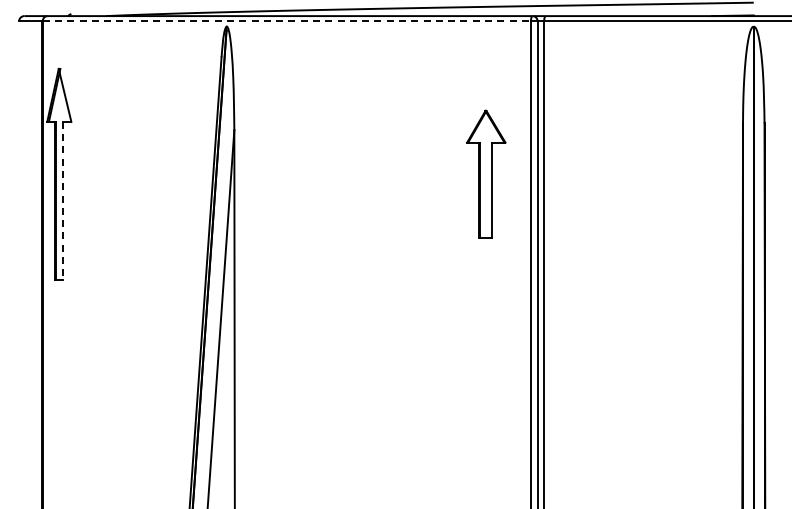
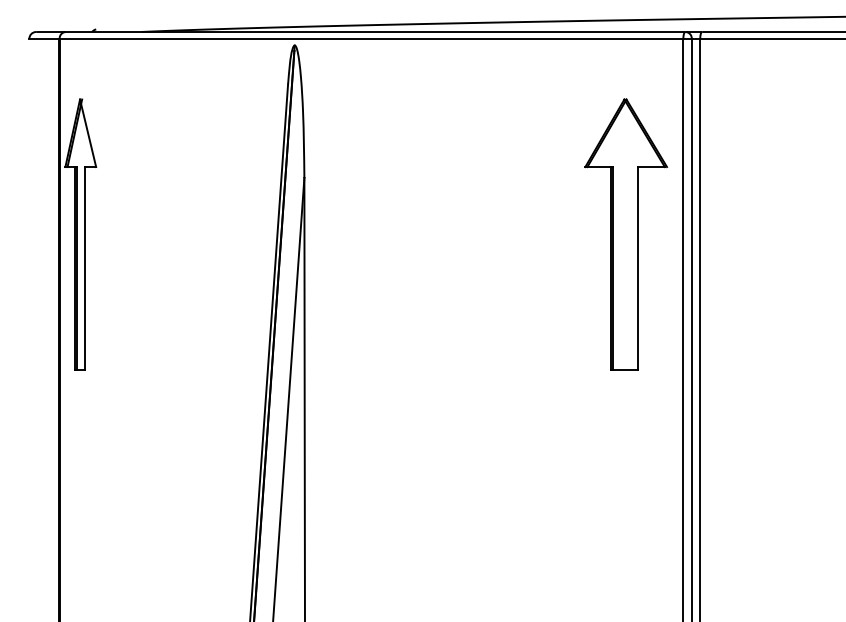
line: (287, 21) -> (372, 38), dashed -> solid
part: (486, 173) -> (626, 233), size x1.67
line: (62, 201) -> (84, 268), dashed -> solid

